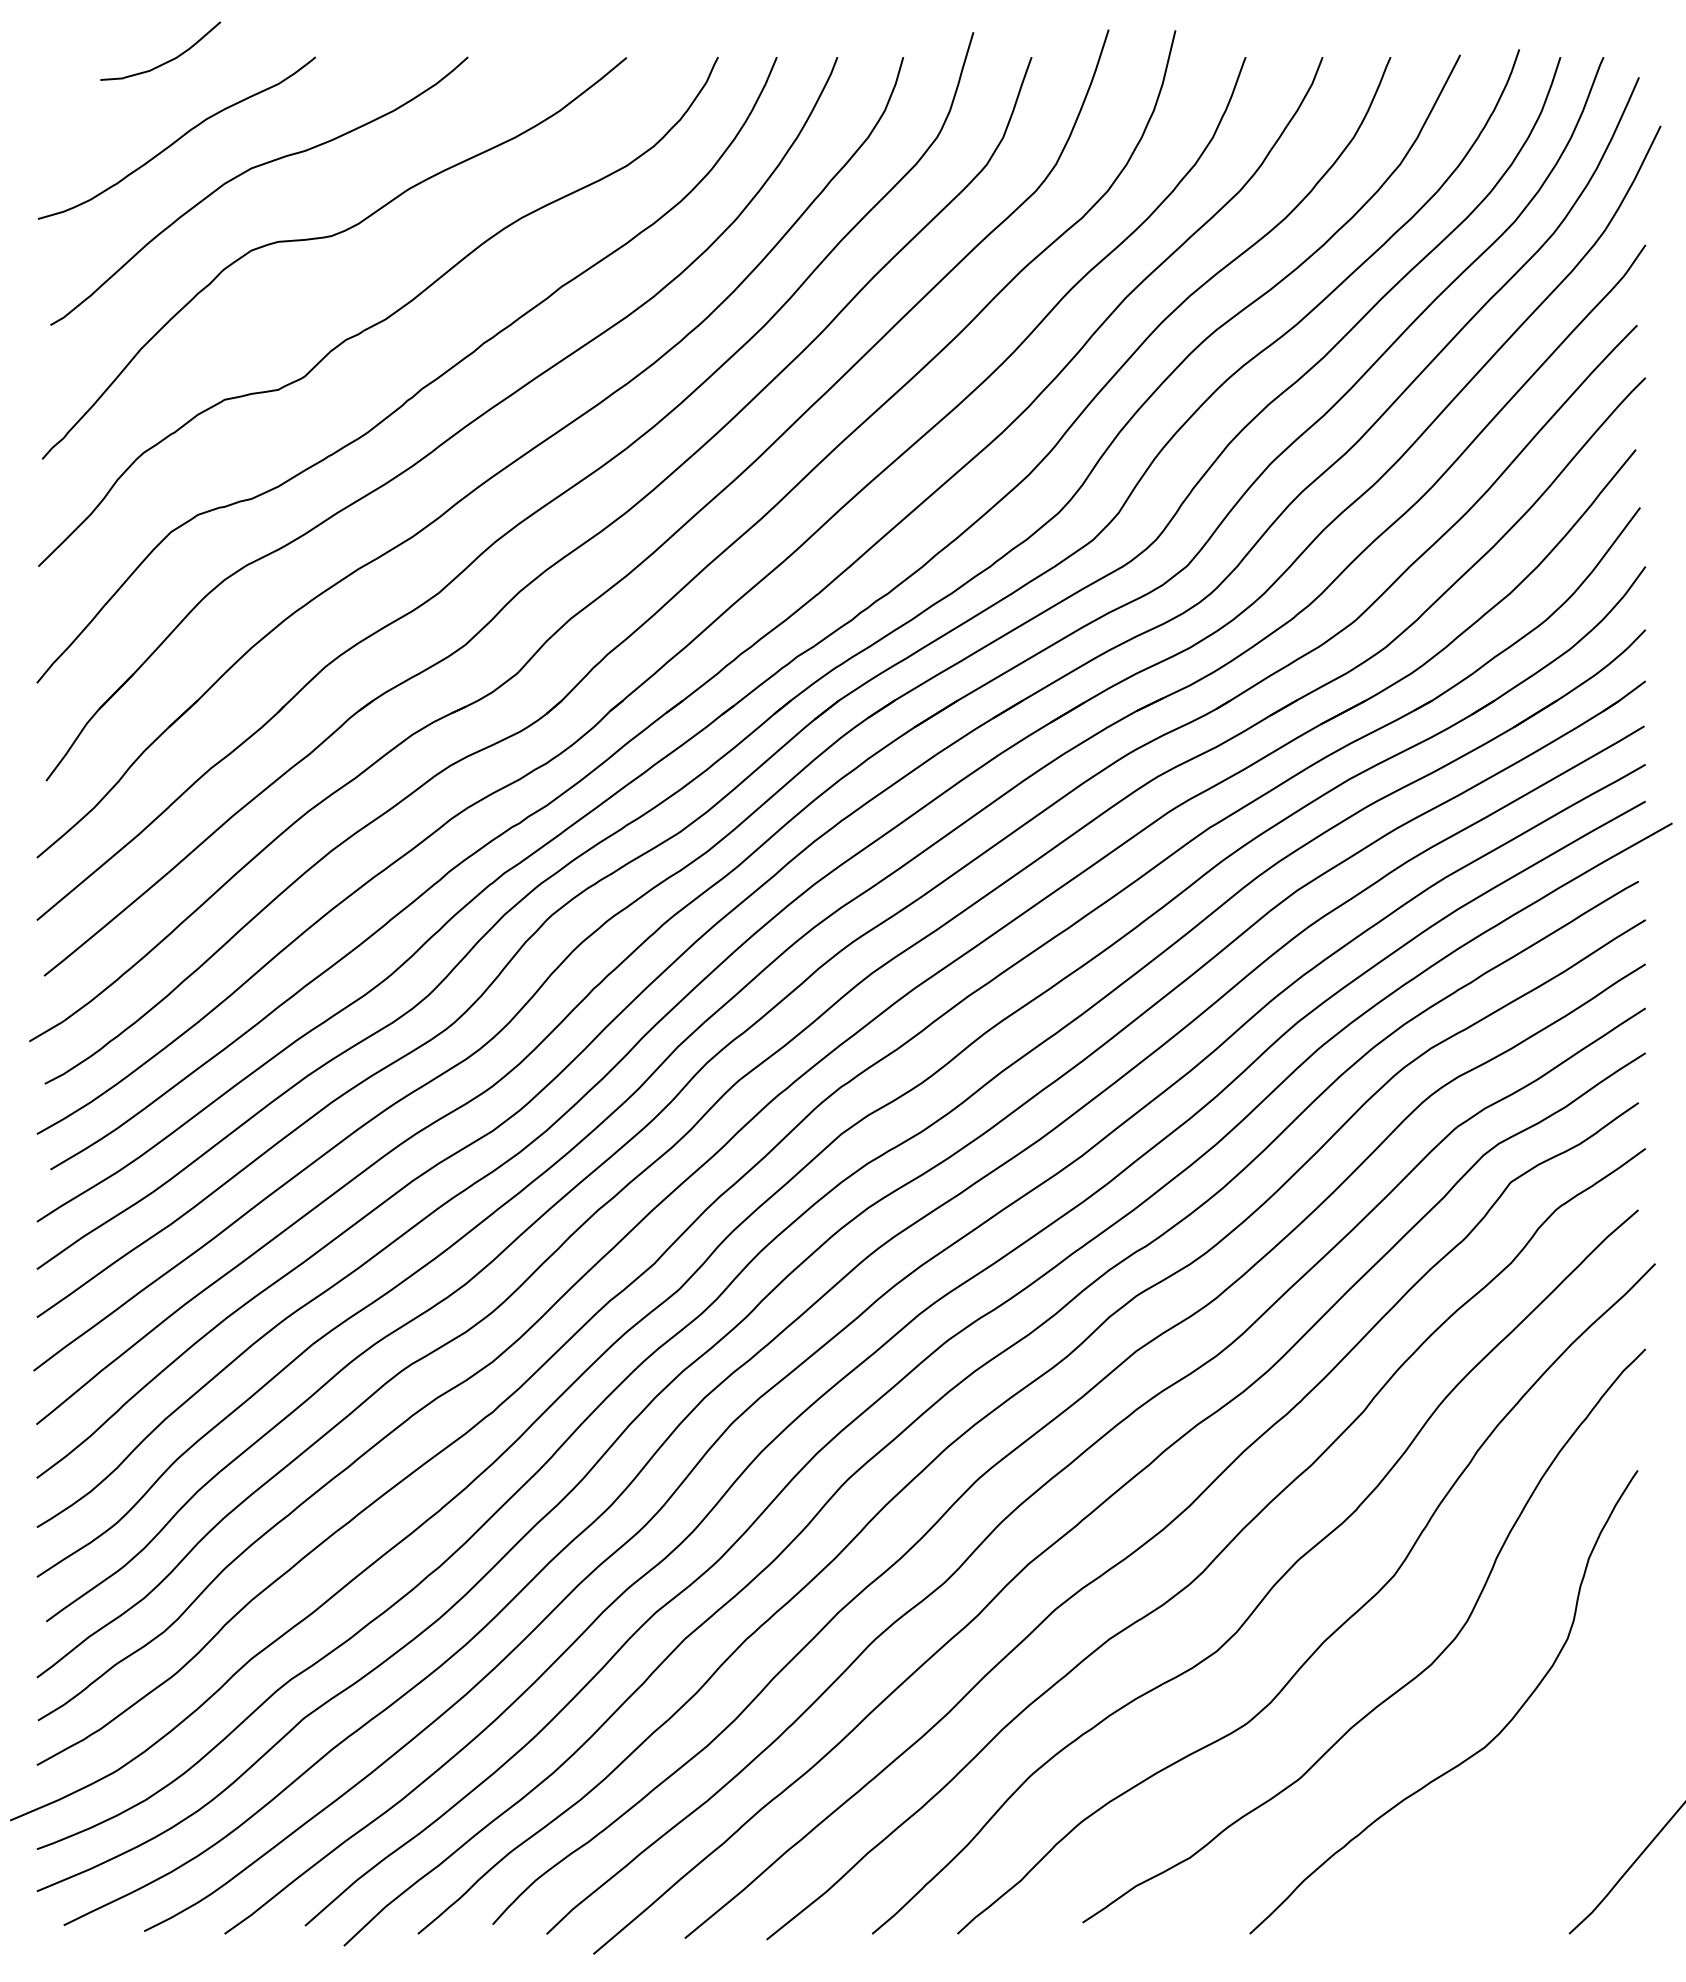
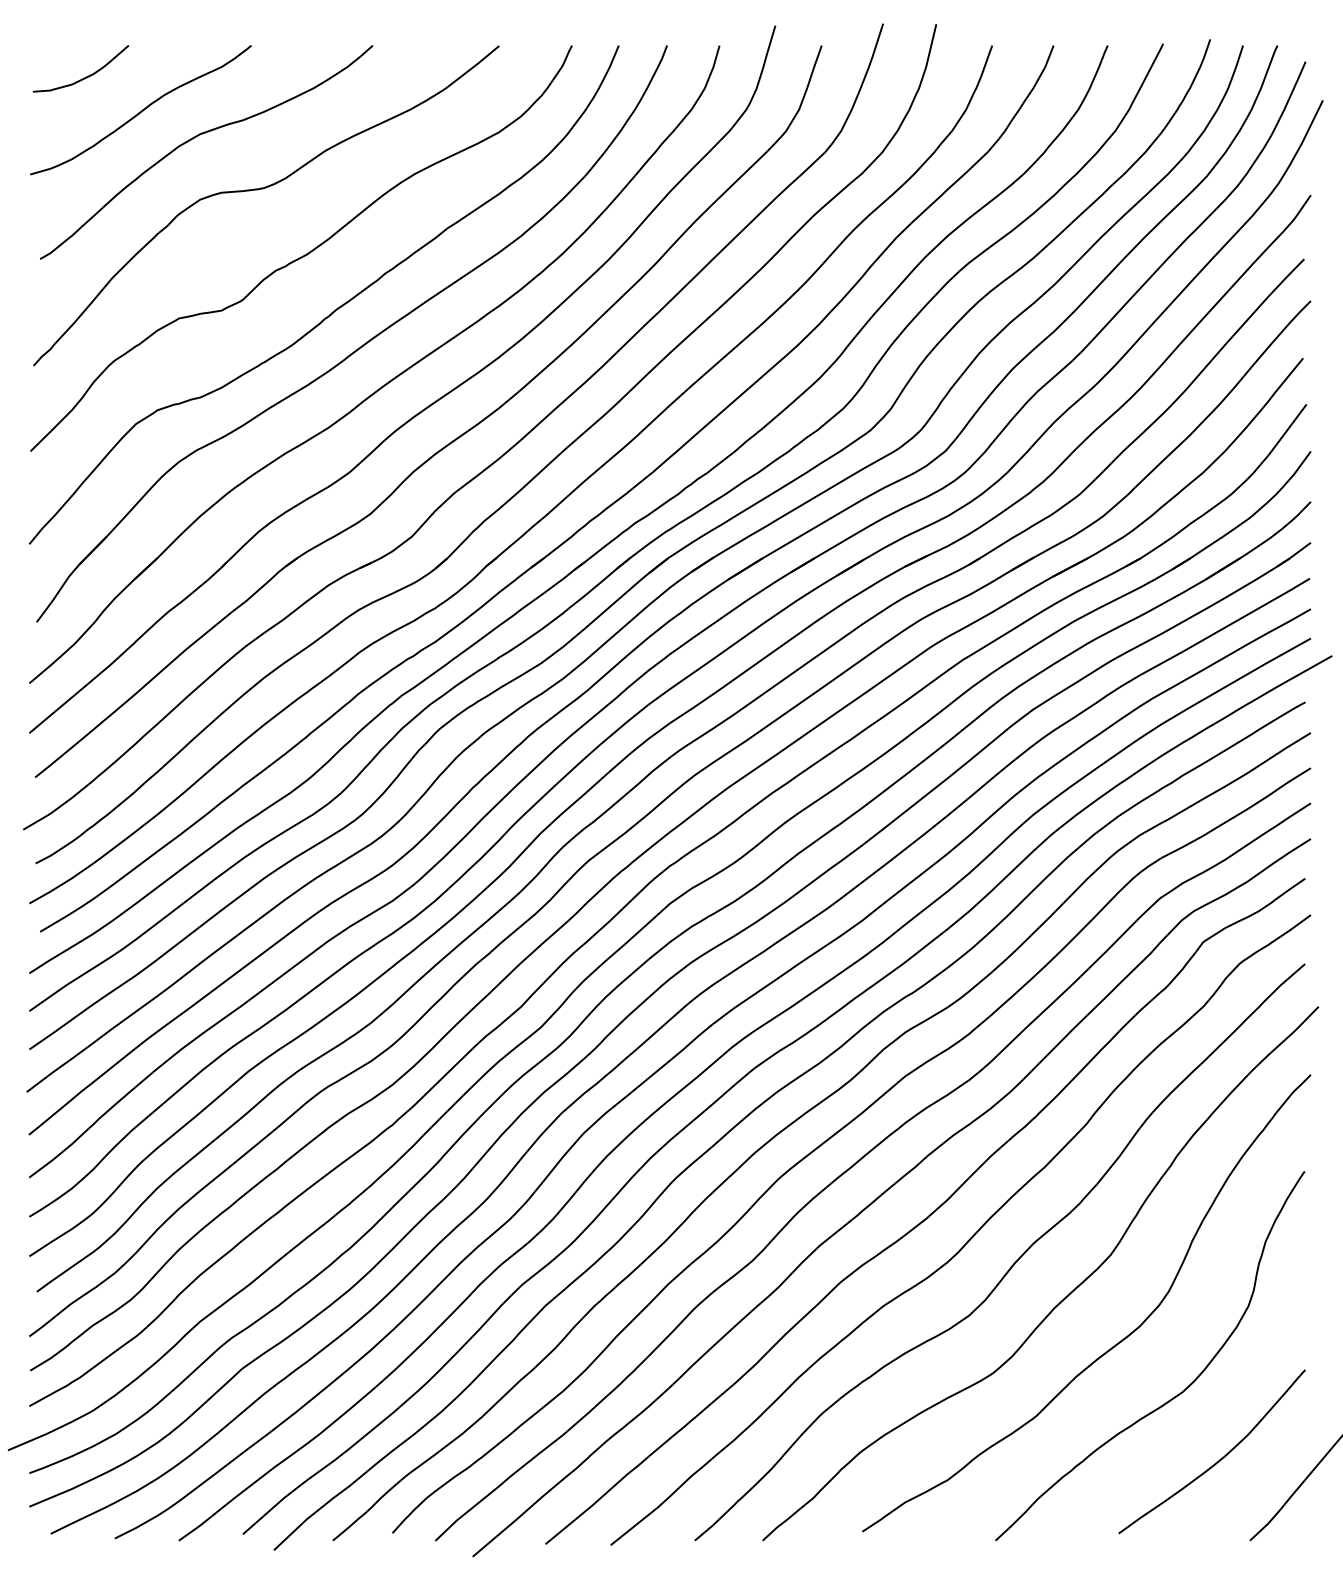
curve: (165, 62) -> (84, 77), moved
curve: (1530, 1832) -> (1219, 1459), added

